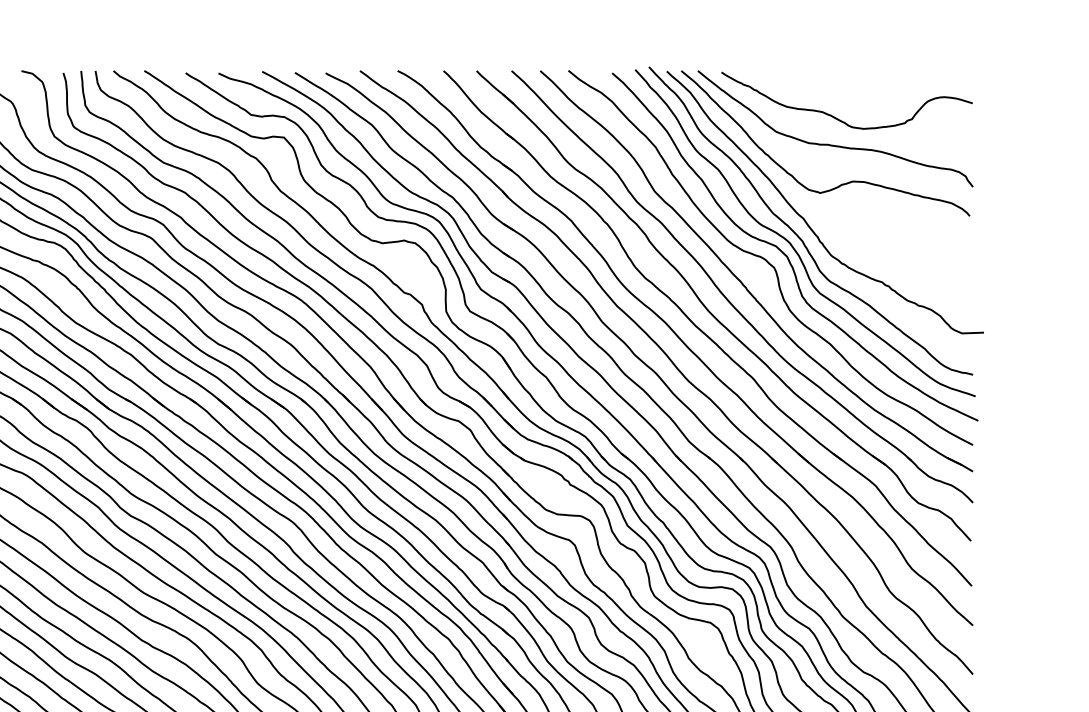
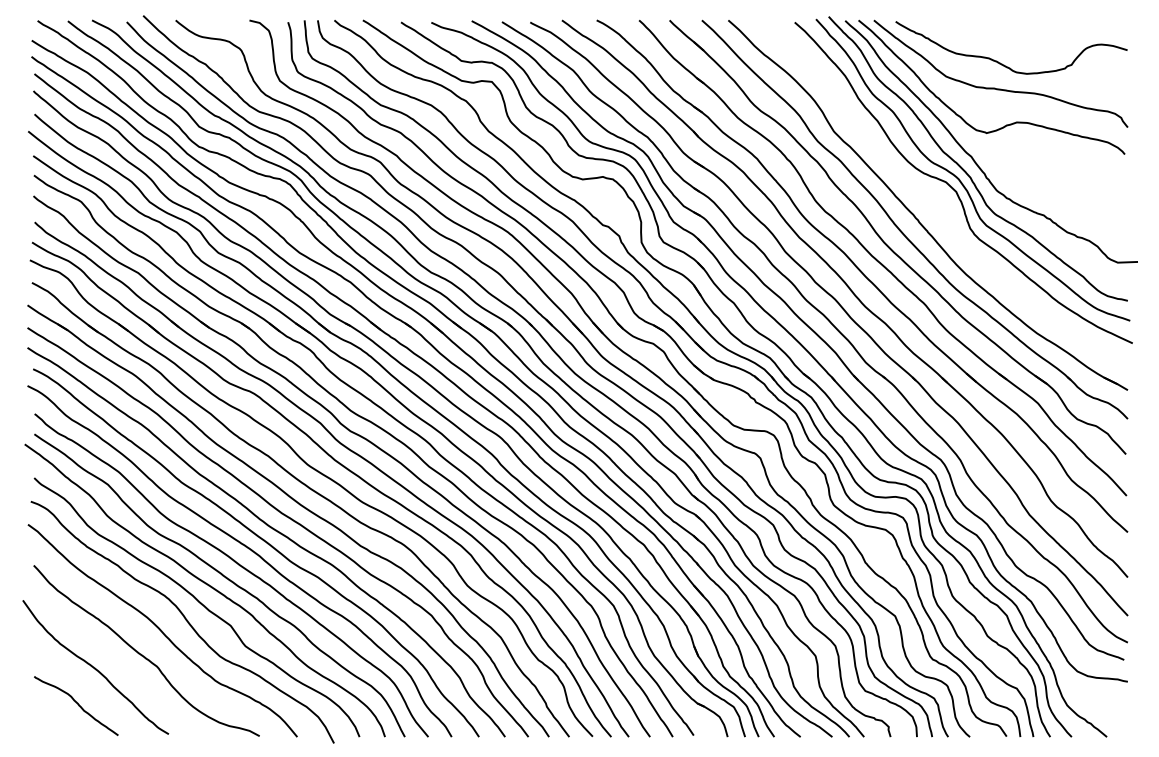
curve: (766, 259) -> (937, 194), removed

